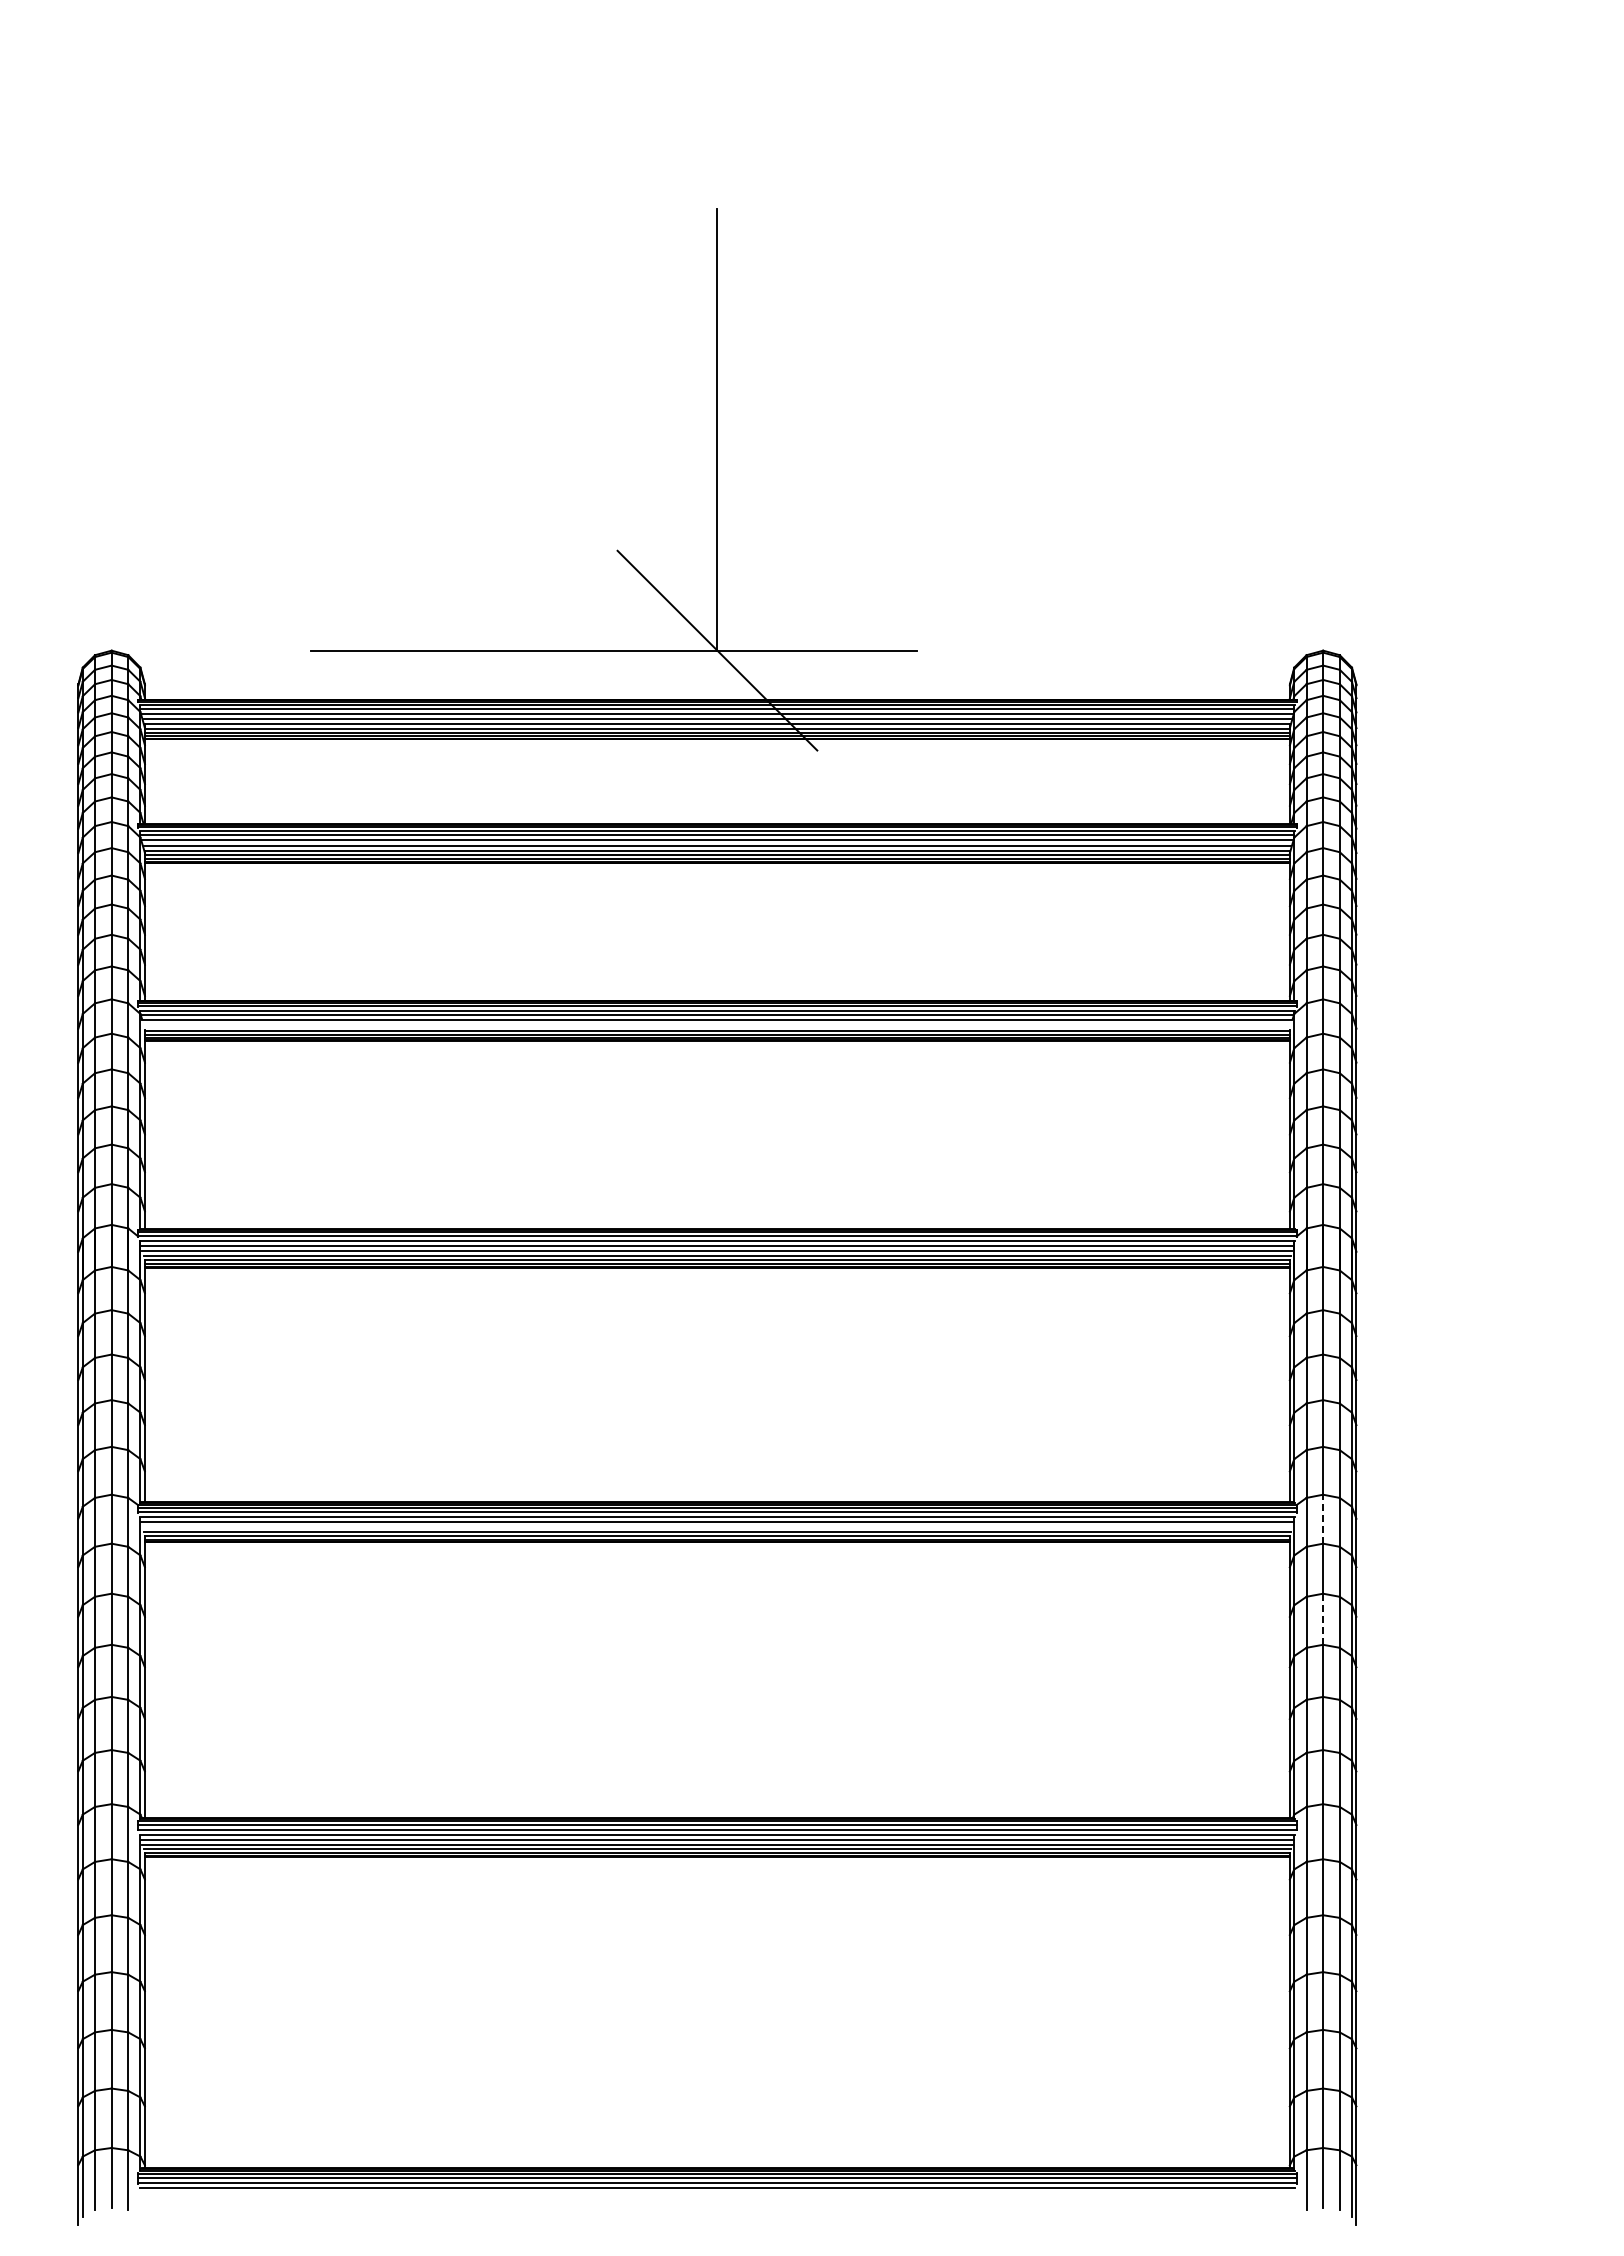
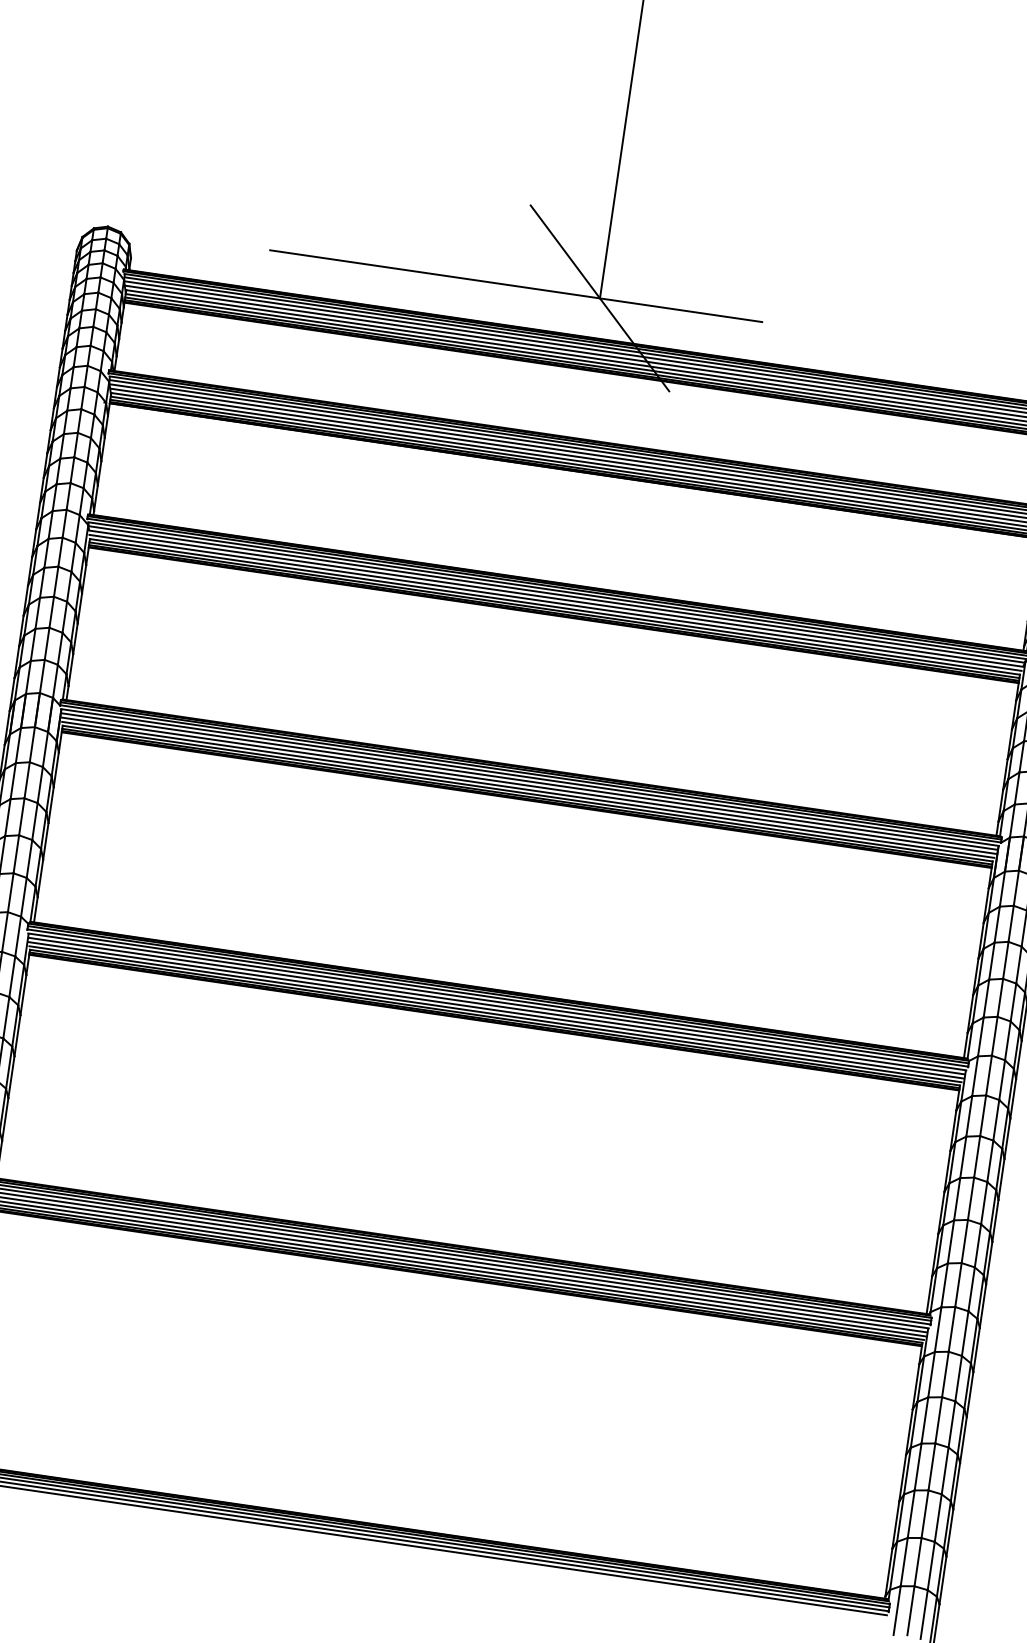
line: (717, 1025) -> (555, 602), added
line: (1323, 1518) -> (989, 1075), dashed -> solid
line: (717, 1527) -> (496, 1010), added
line: (1323, 1619) -> (977, 1157), dashed -> solid

